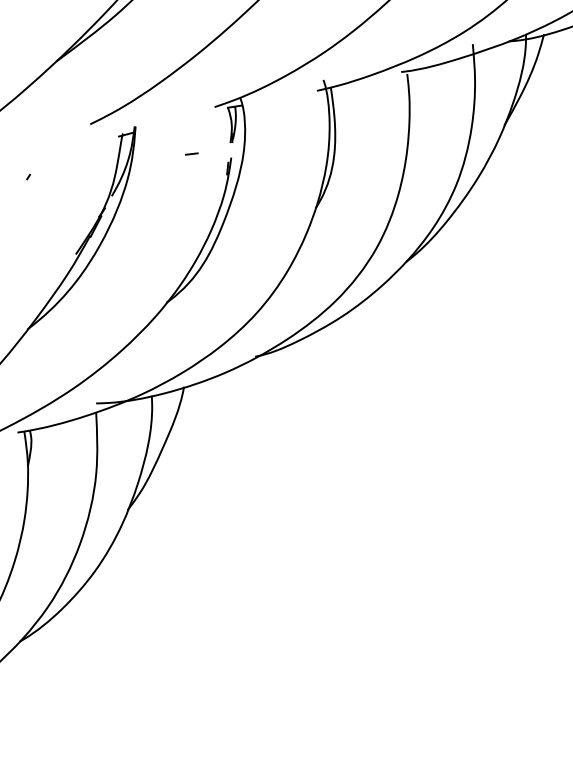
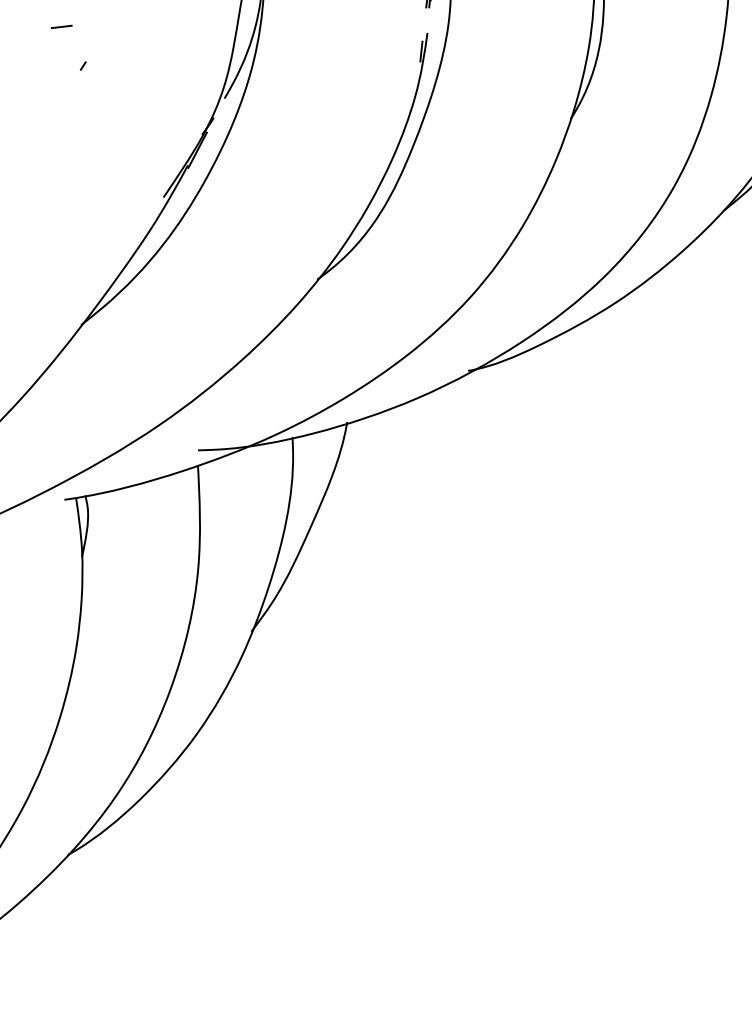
line: (191, 153) -> (61, 25), moved

